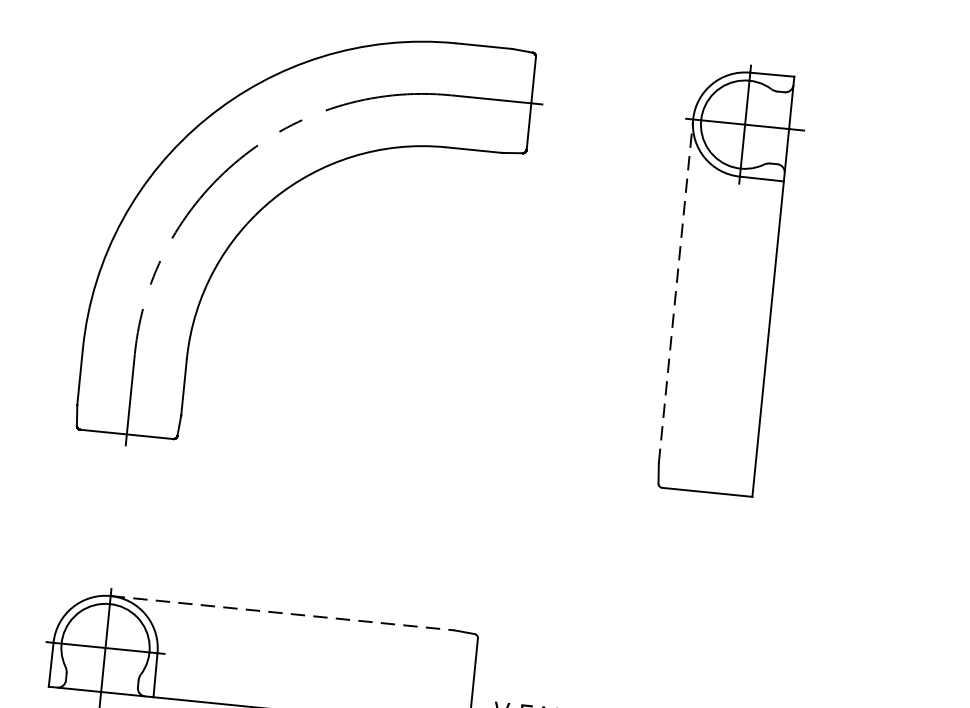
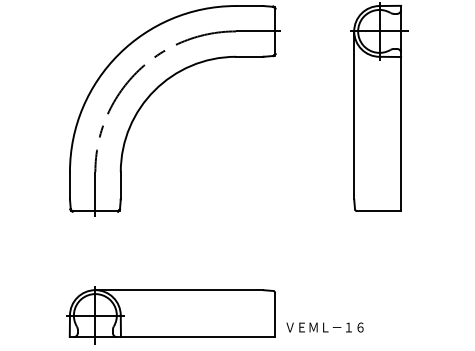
line: (676, 291) -> (354, 115), dashed -> solid
line: (282, 613) -> (179, 290), dashed -> solid

